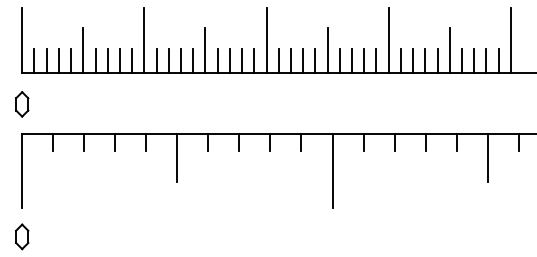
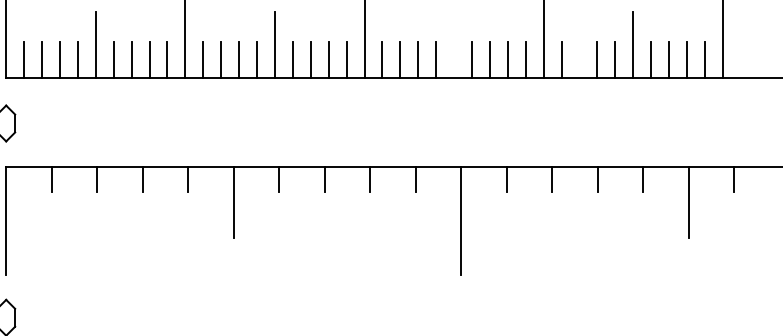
line: (327, 50) -> (453, 44), removed
line: (413, 60) -> (580, 59), removed

